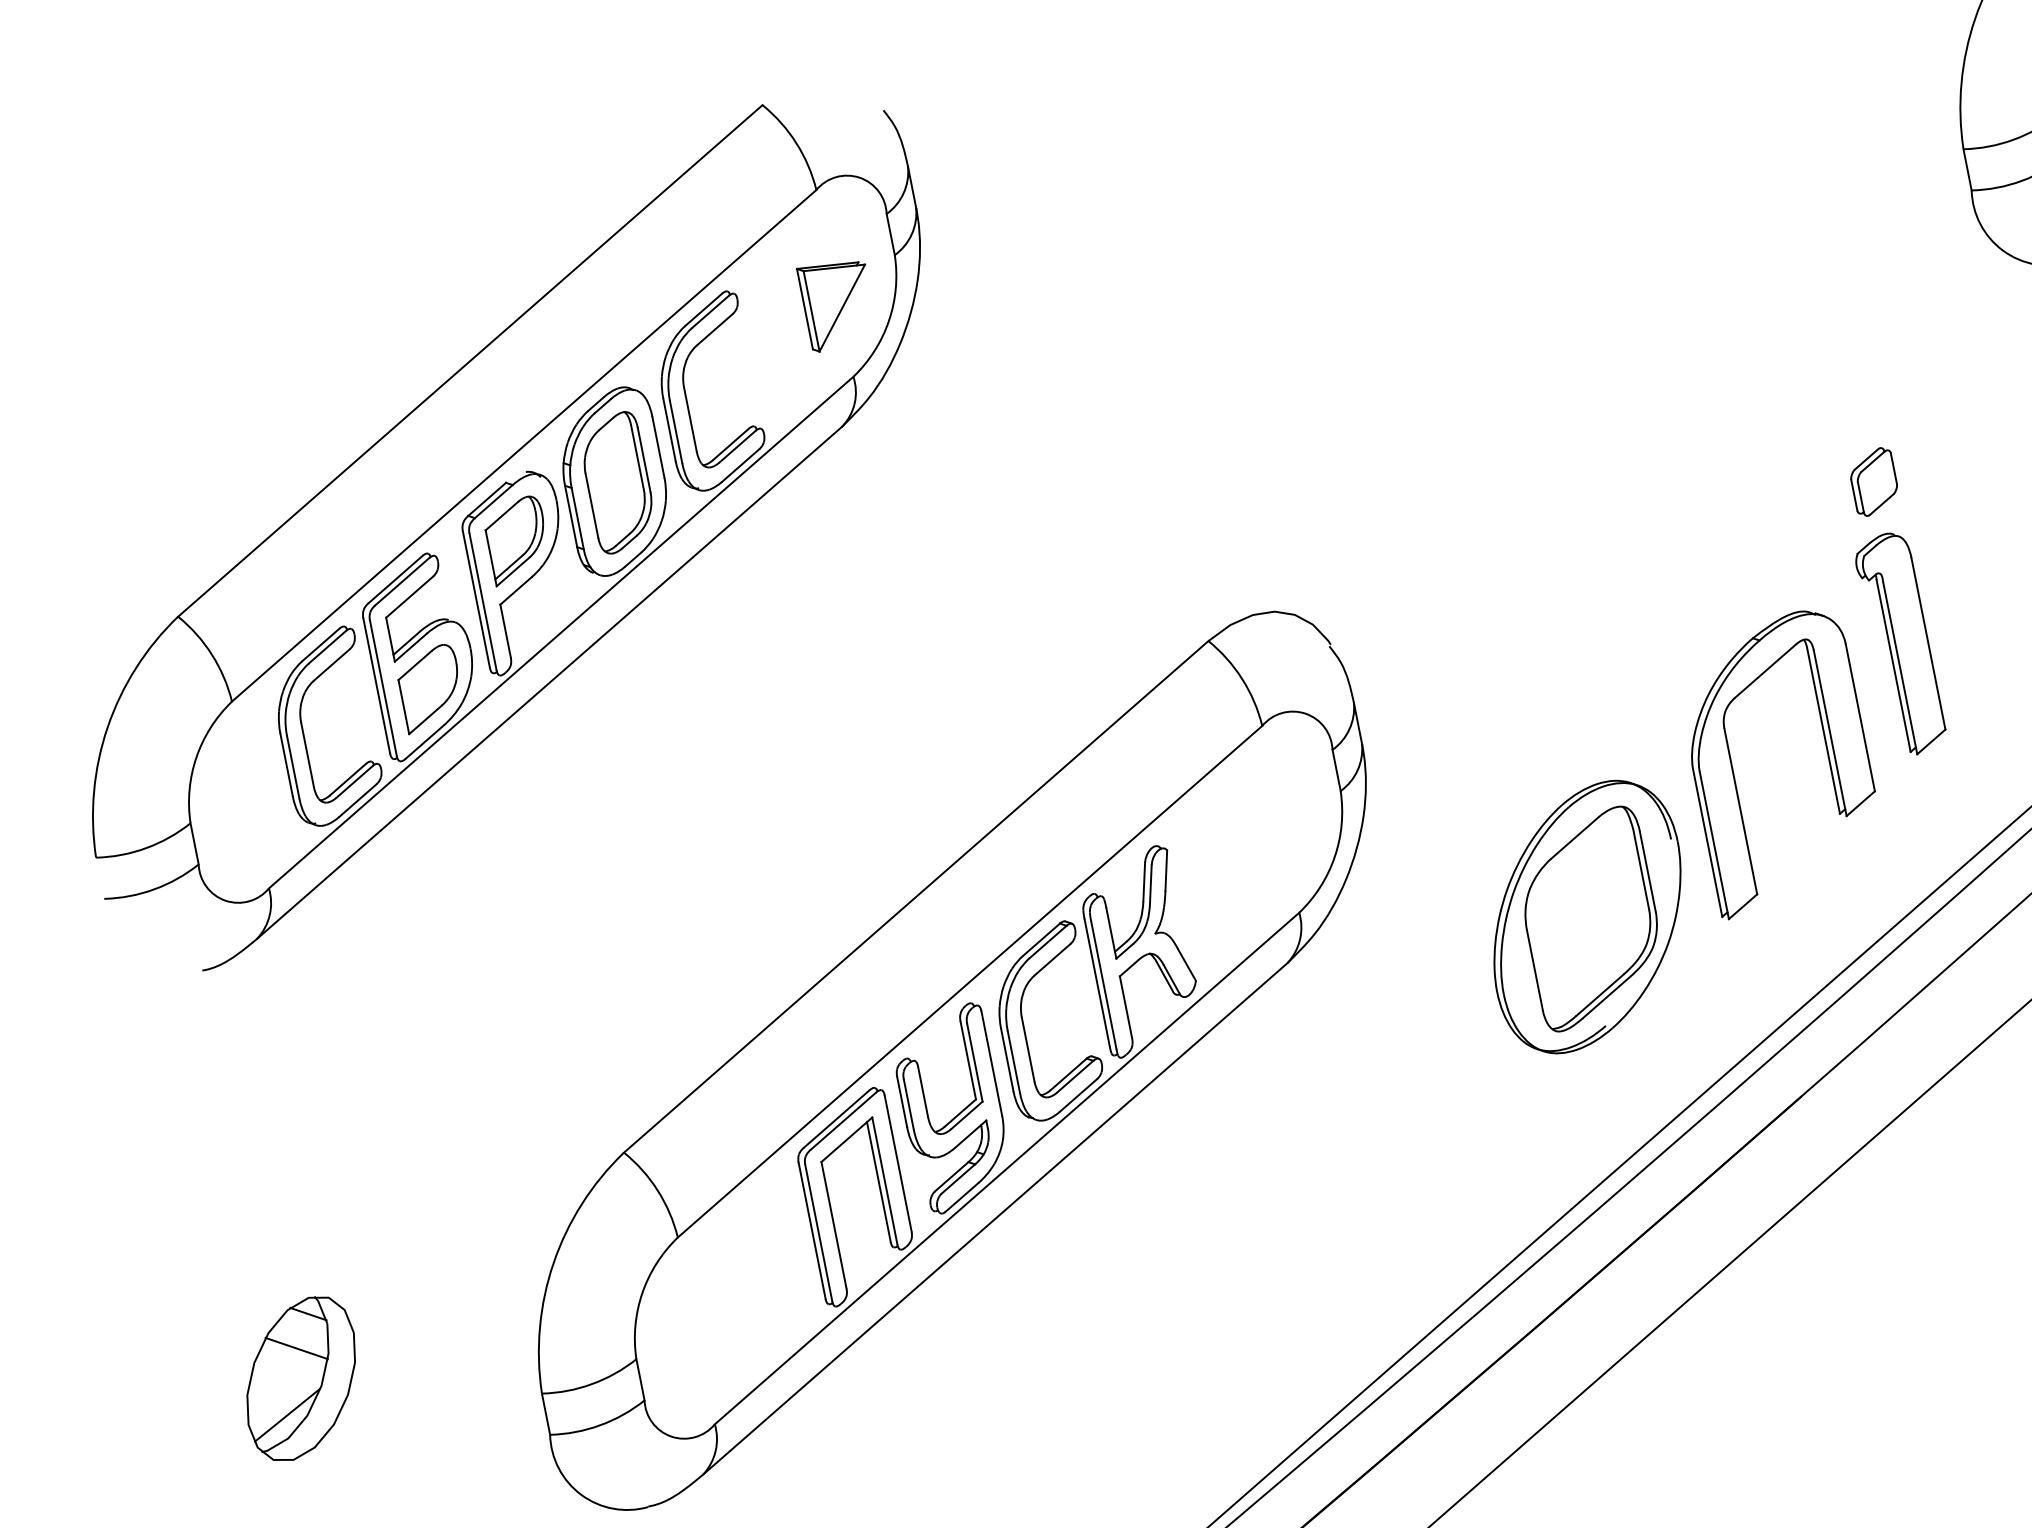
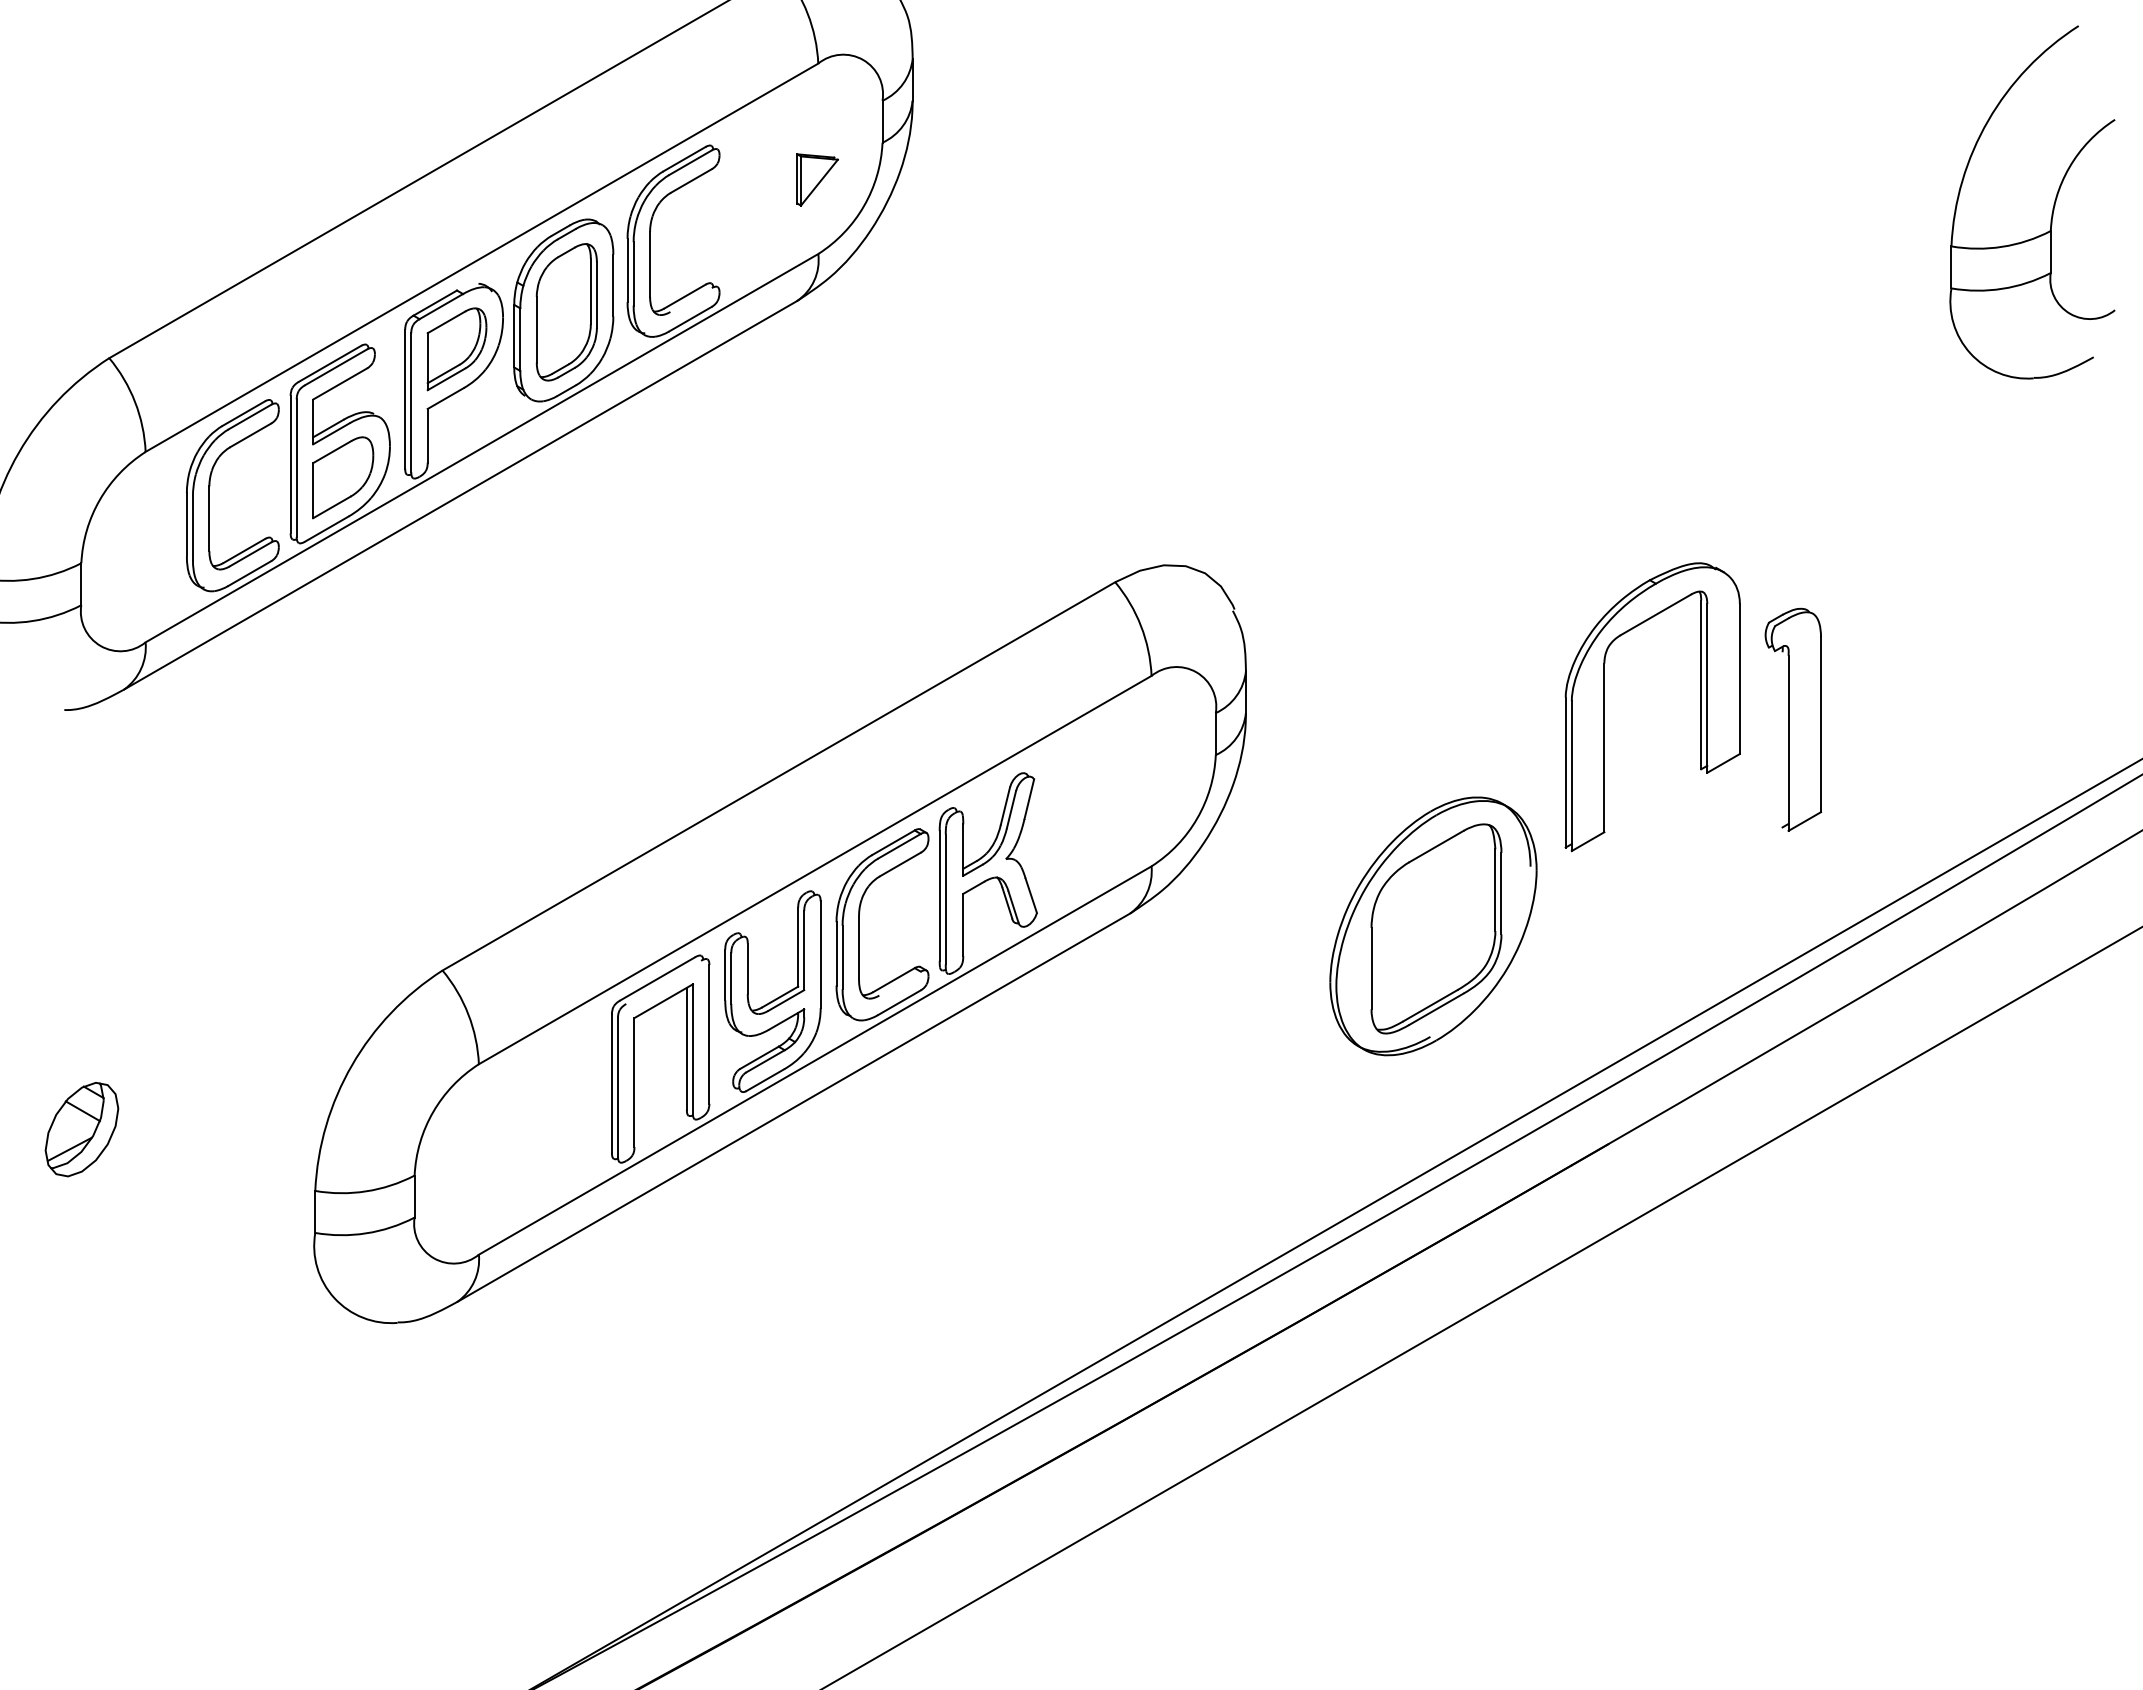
part: (838, 303) -> (817, 179), size x0.6
line: (737, 447) -> (690, 300), removed
part: (1873, 482) -> (1798, 555), removed
line: (1893, 665) -> (1782, 739), removed
part: (1733, 771) -> (1604, 707), moved
line: (1074, 1076) -> (899, 983), removed
line: (842, 1120) -> (663, 981), removed
part: (300, 1378) -> (81, 1129), size x0.6

